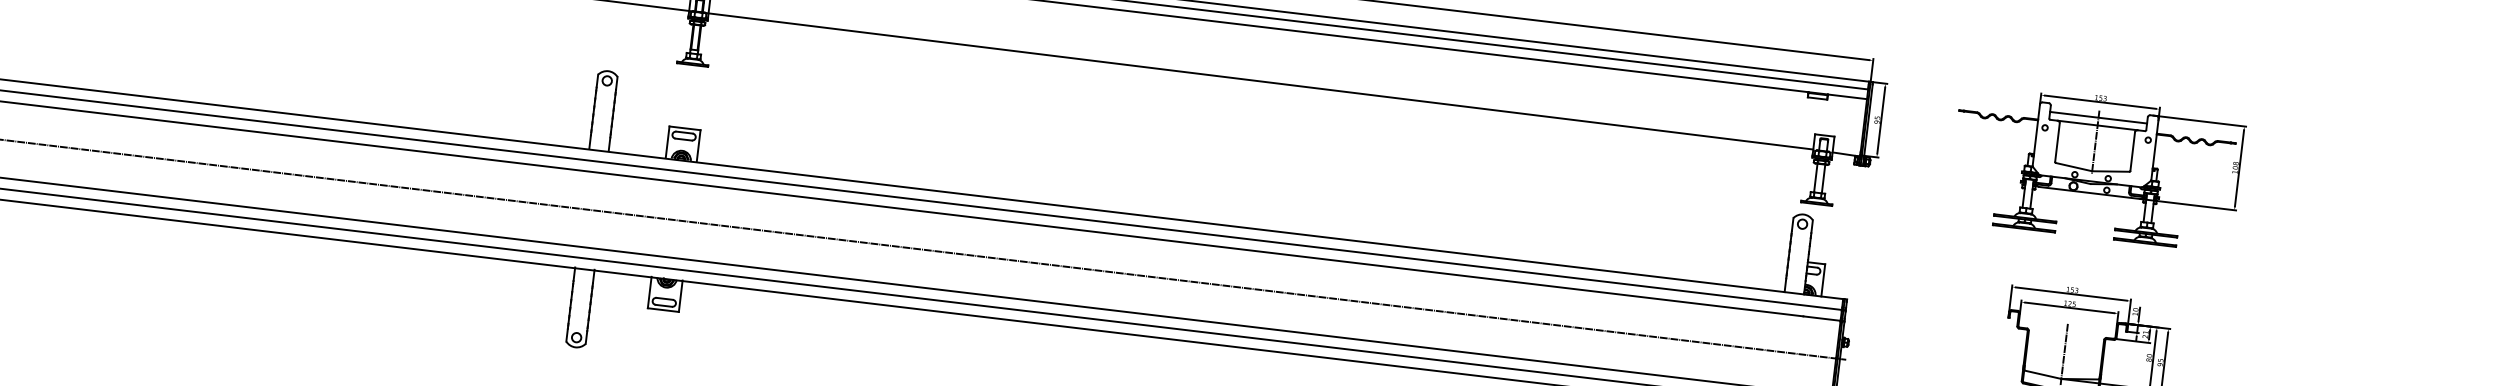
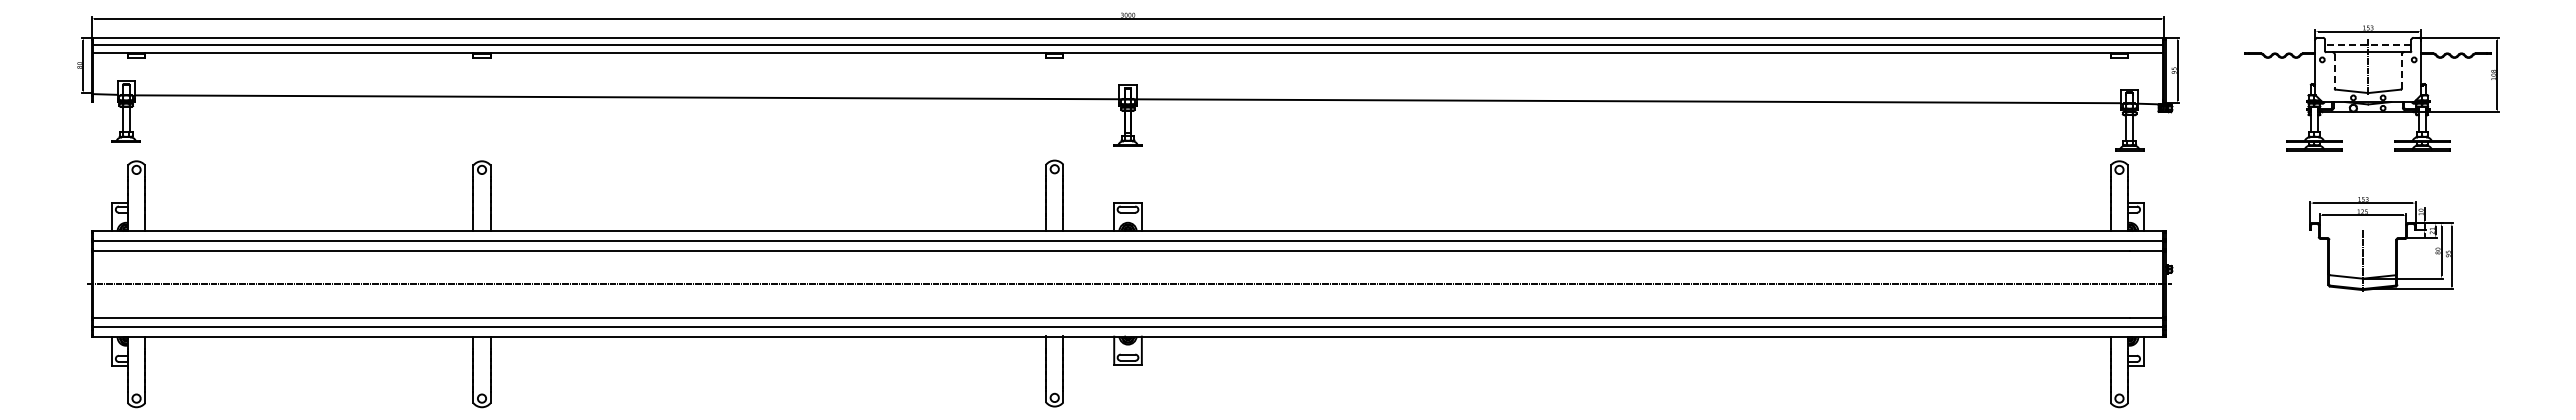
line: (2097, 117) -> (2367, 45), solid -> dashed
line: (2057, 142) -> (2334, 71), solid -> dashed
line: (2132, 151) -> (2401, 71), solid -> dashed

